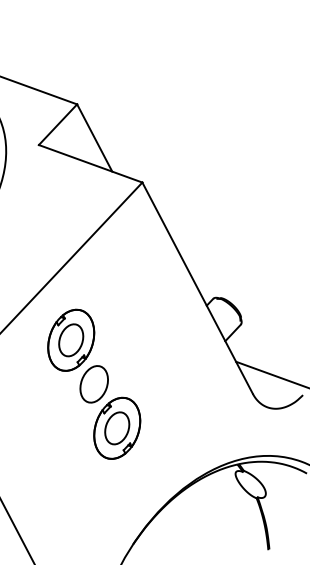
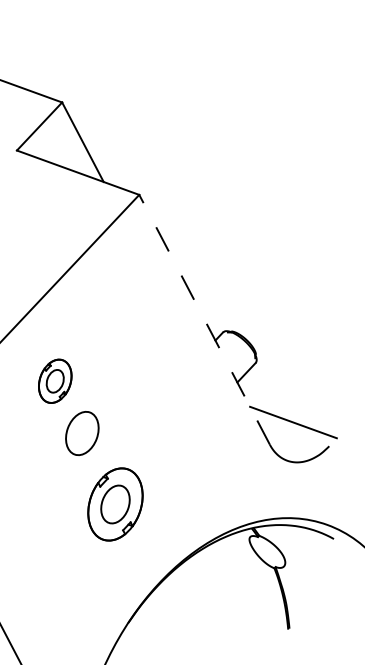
line: (197, 287) -> (204, 318), solid -> dashed
part: (71, 339) -> (55, 380), size x0.6
part: (117, 427) -> (115, 503), moved

